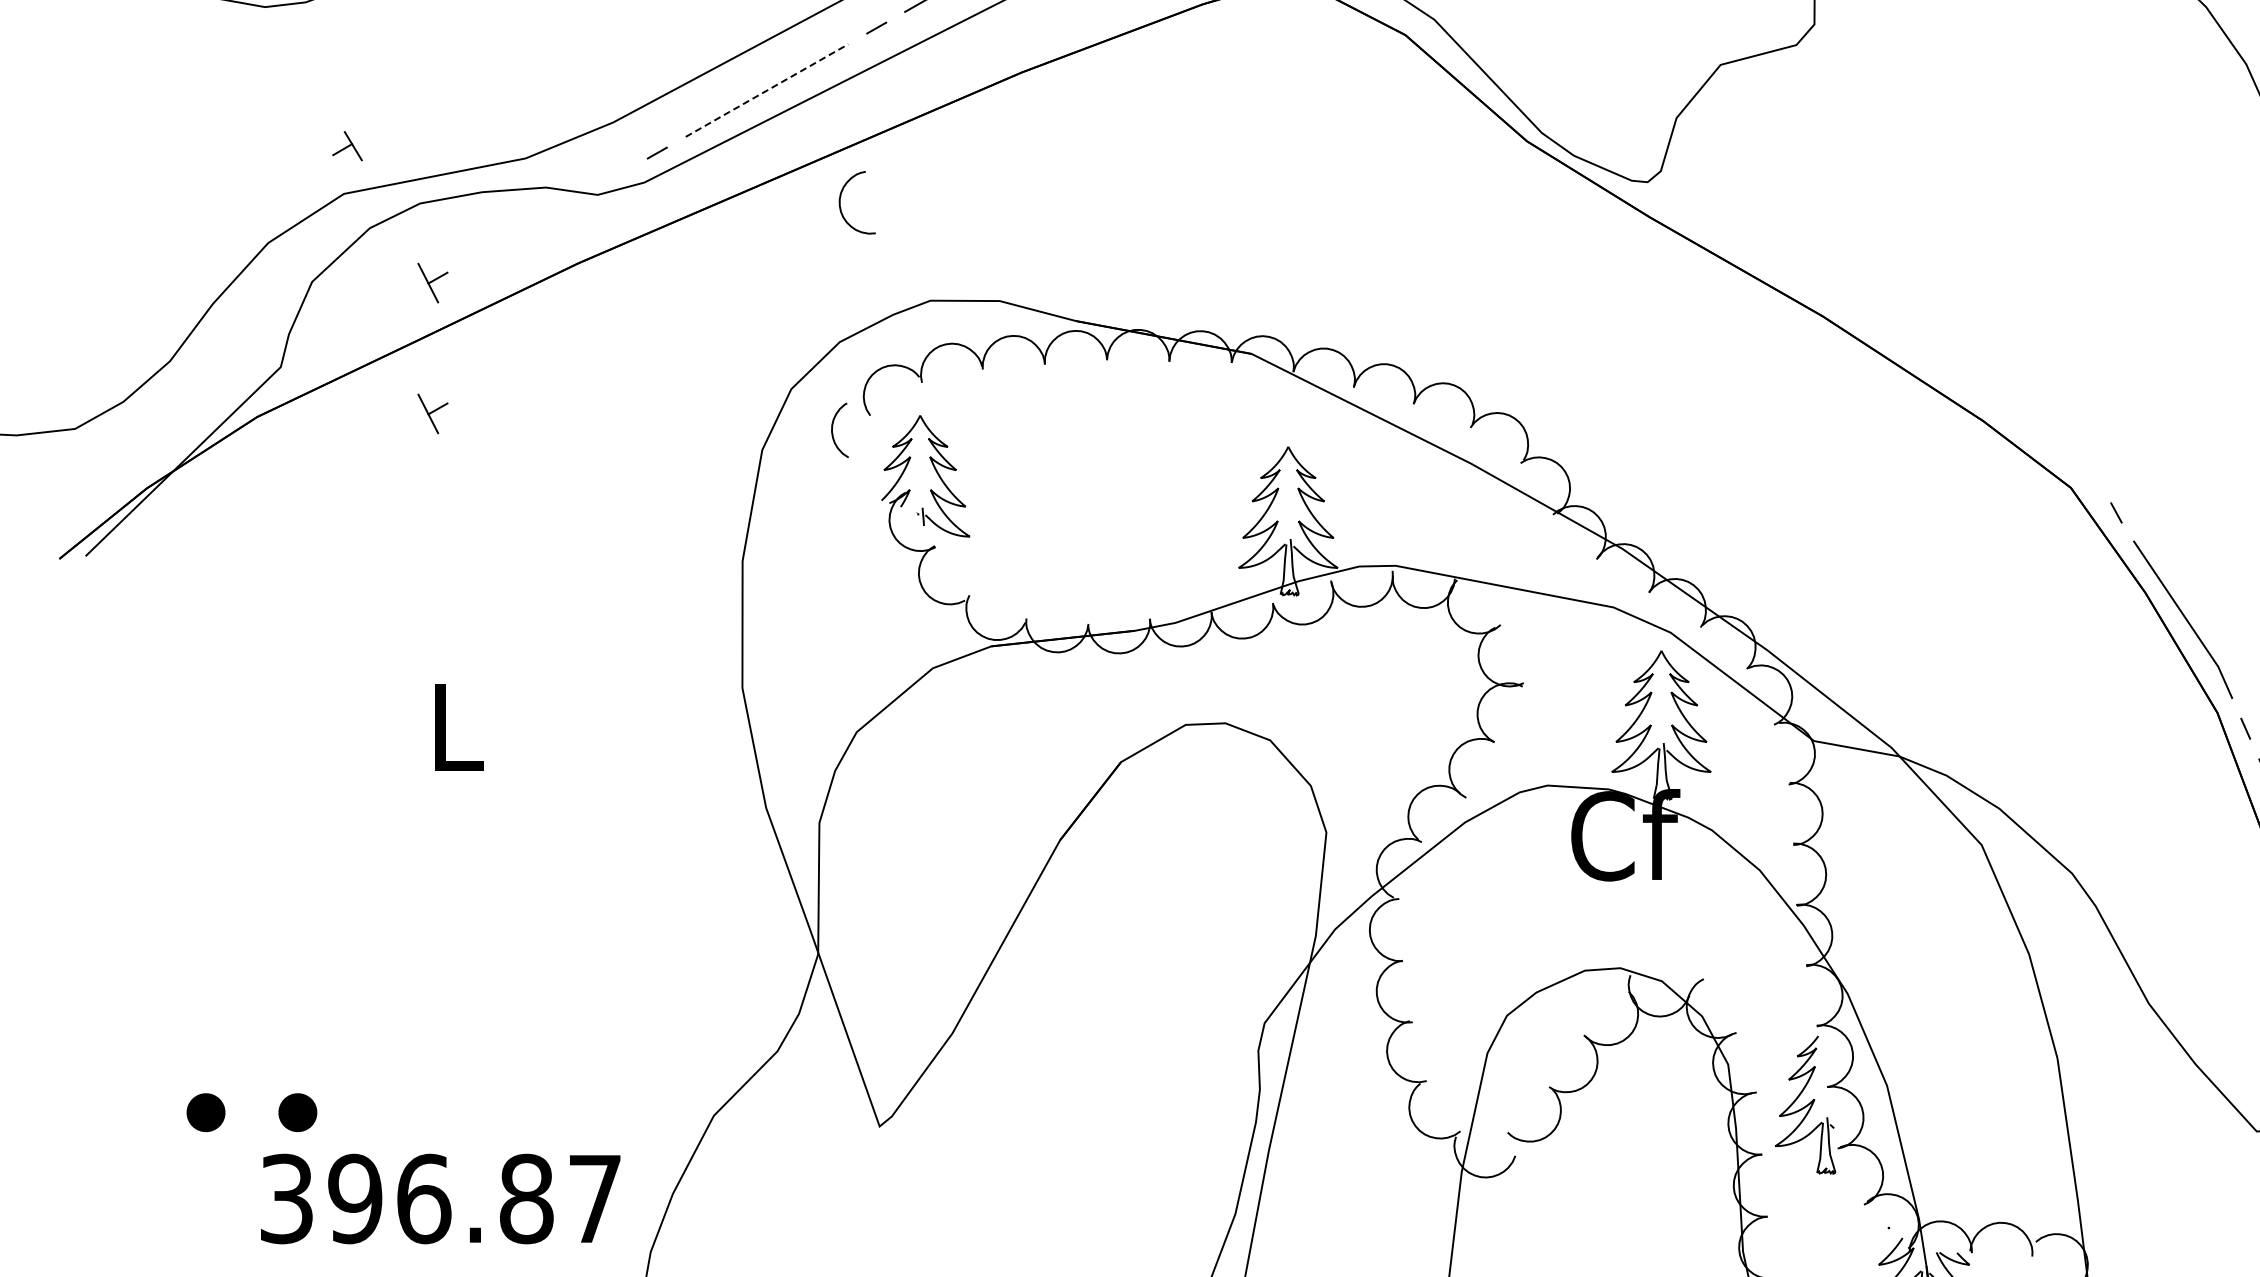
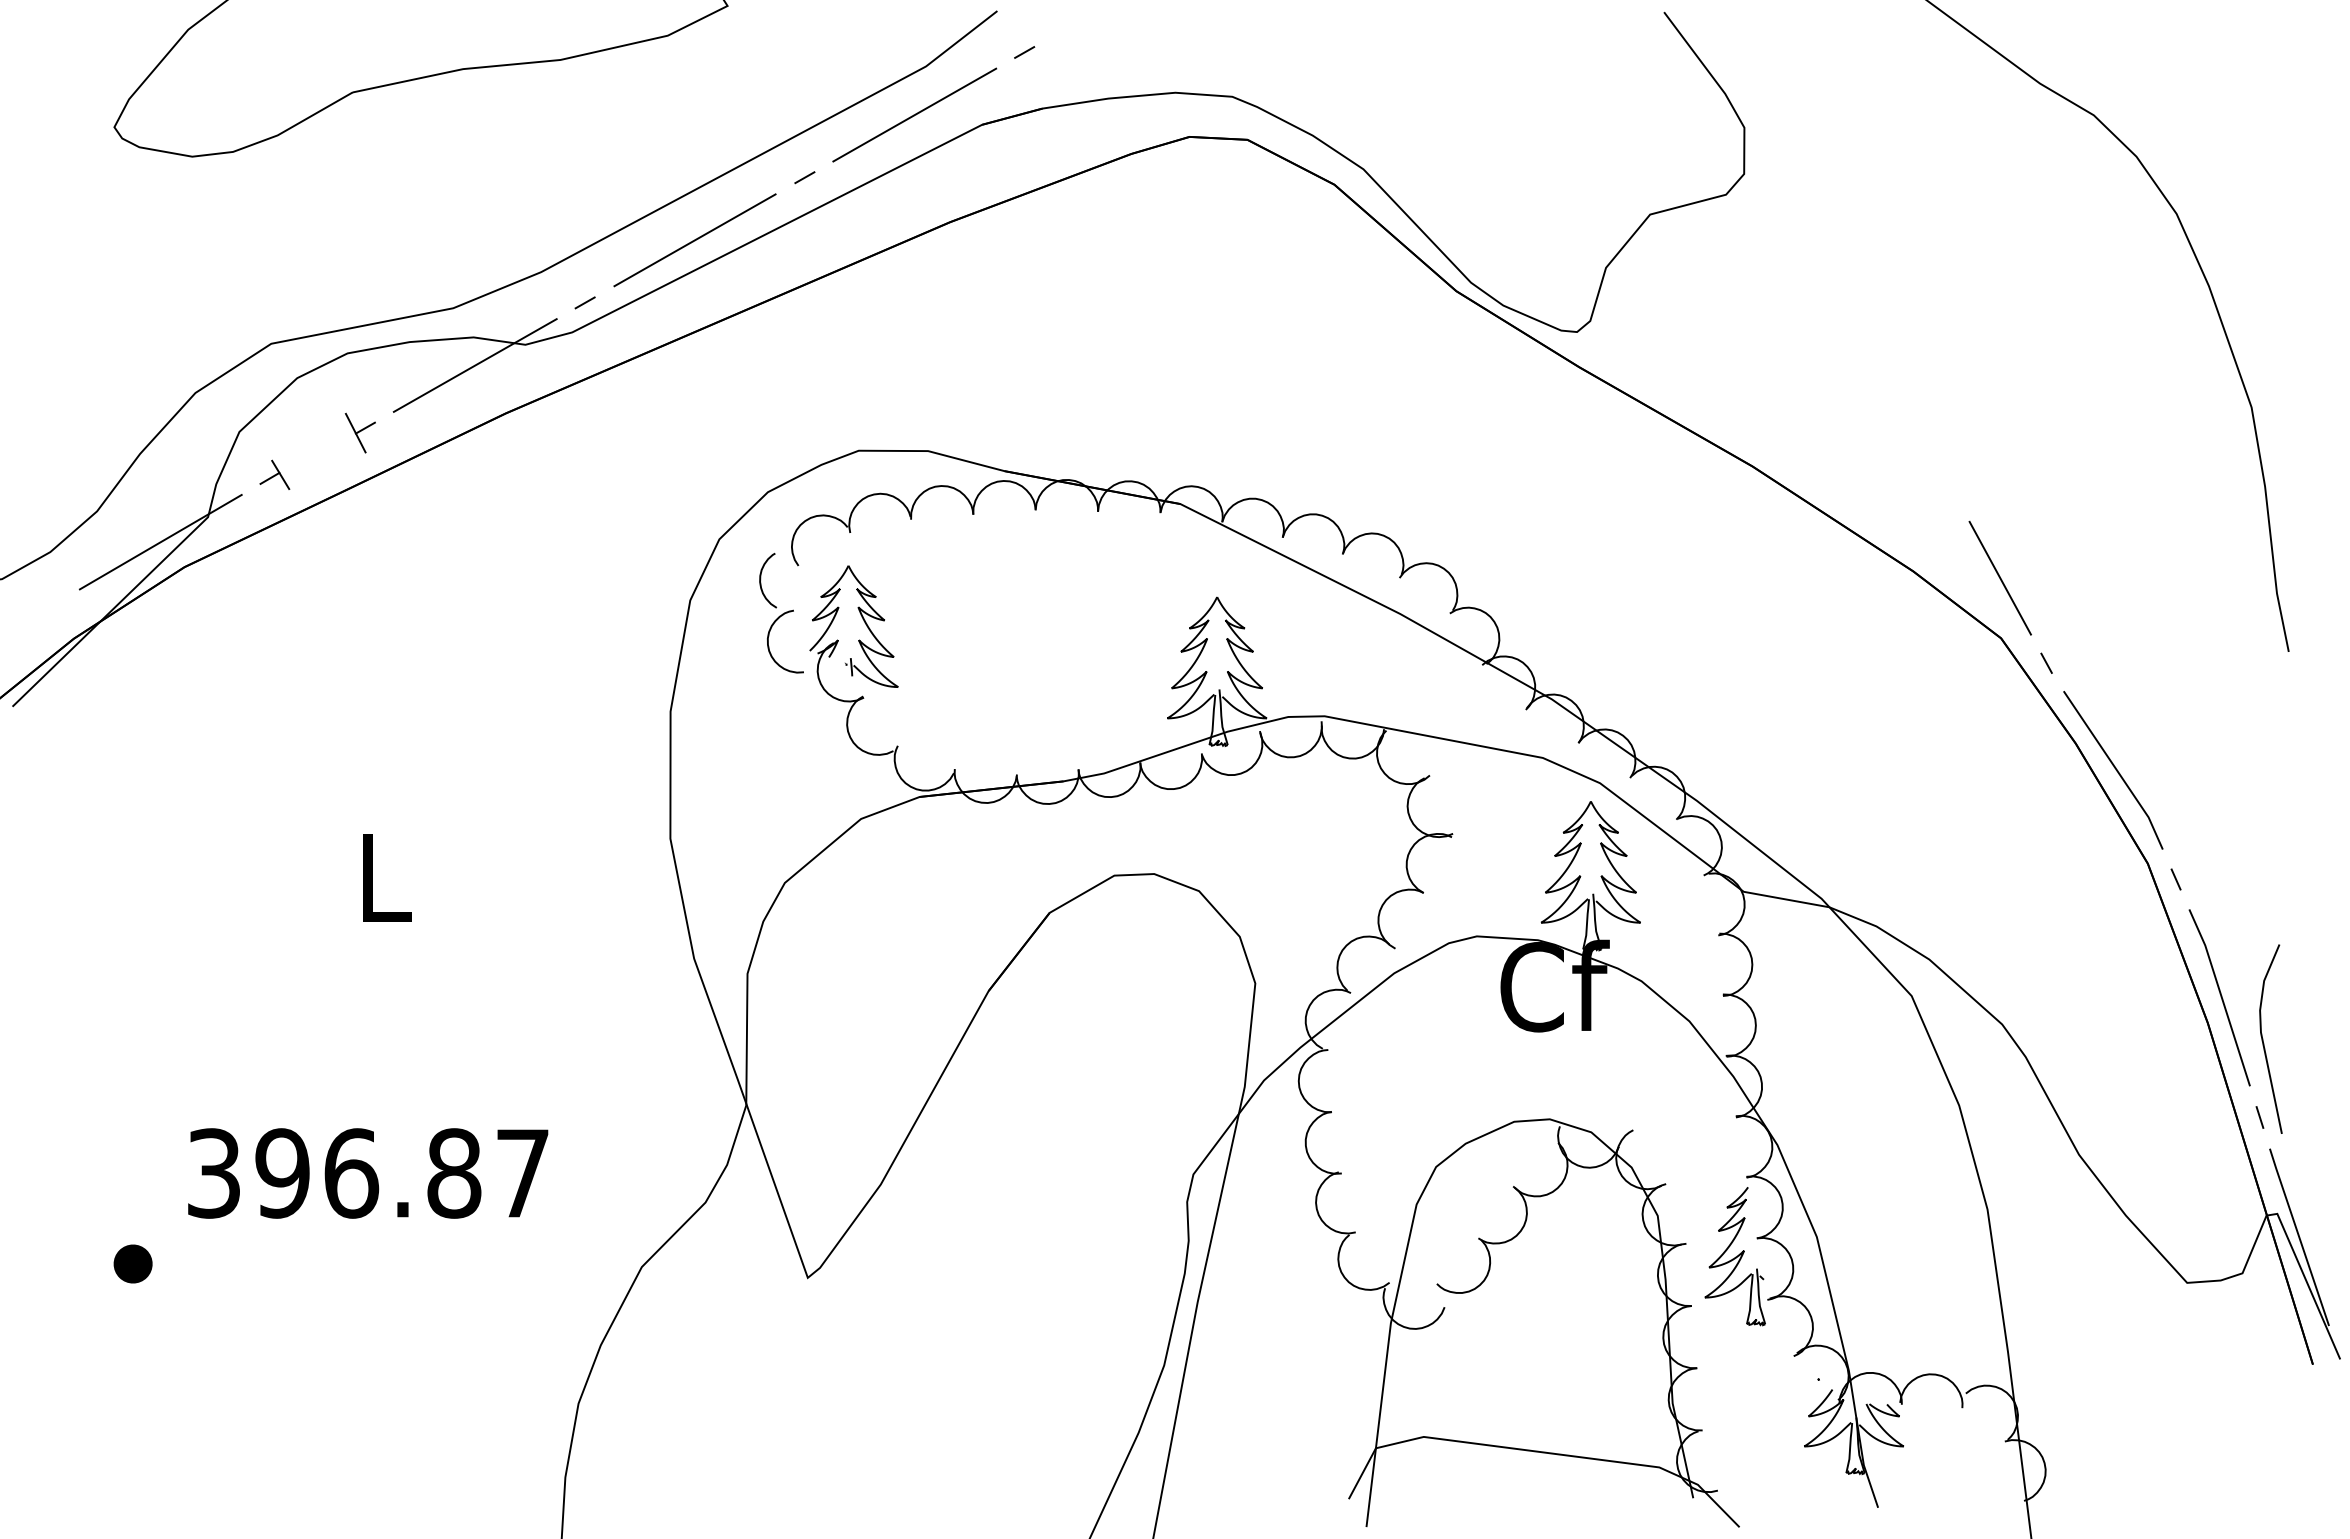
line: (766, 90) -> (694, 240), dashed -> solid
part: (347, 145) -> (274, 474), moved
curve: (841, 197) -> (769, 636), moved
line: (546, 215) -> (474, 365), added
line: (233, 391) -> (160, 541), added
part: (432, 413) -> (359, 563), removed
line: (2069, 427) -> (1999, 577), added
part: (297, 1112) -> (224, 1263), removed
text: (441, 1199) -> (368, 1173), moved

